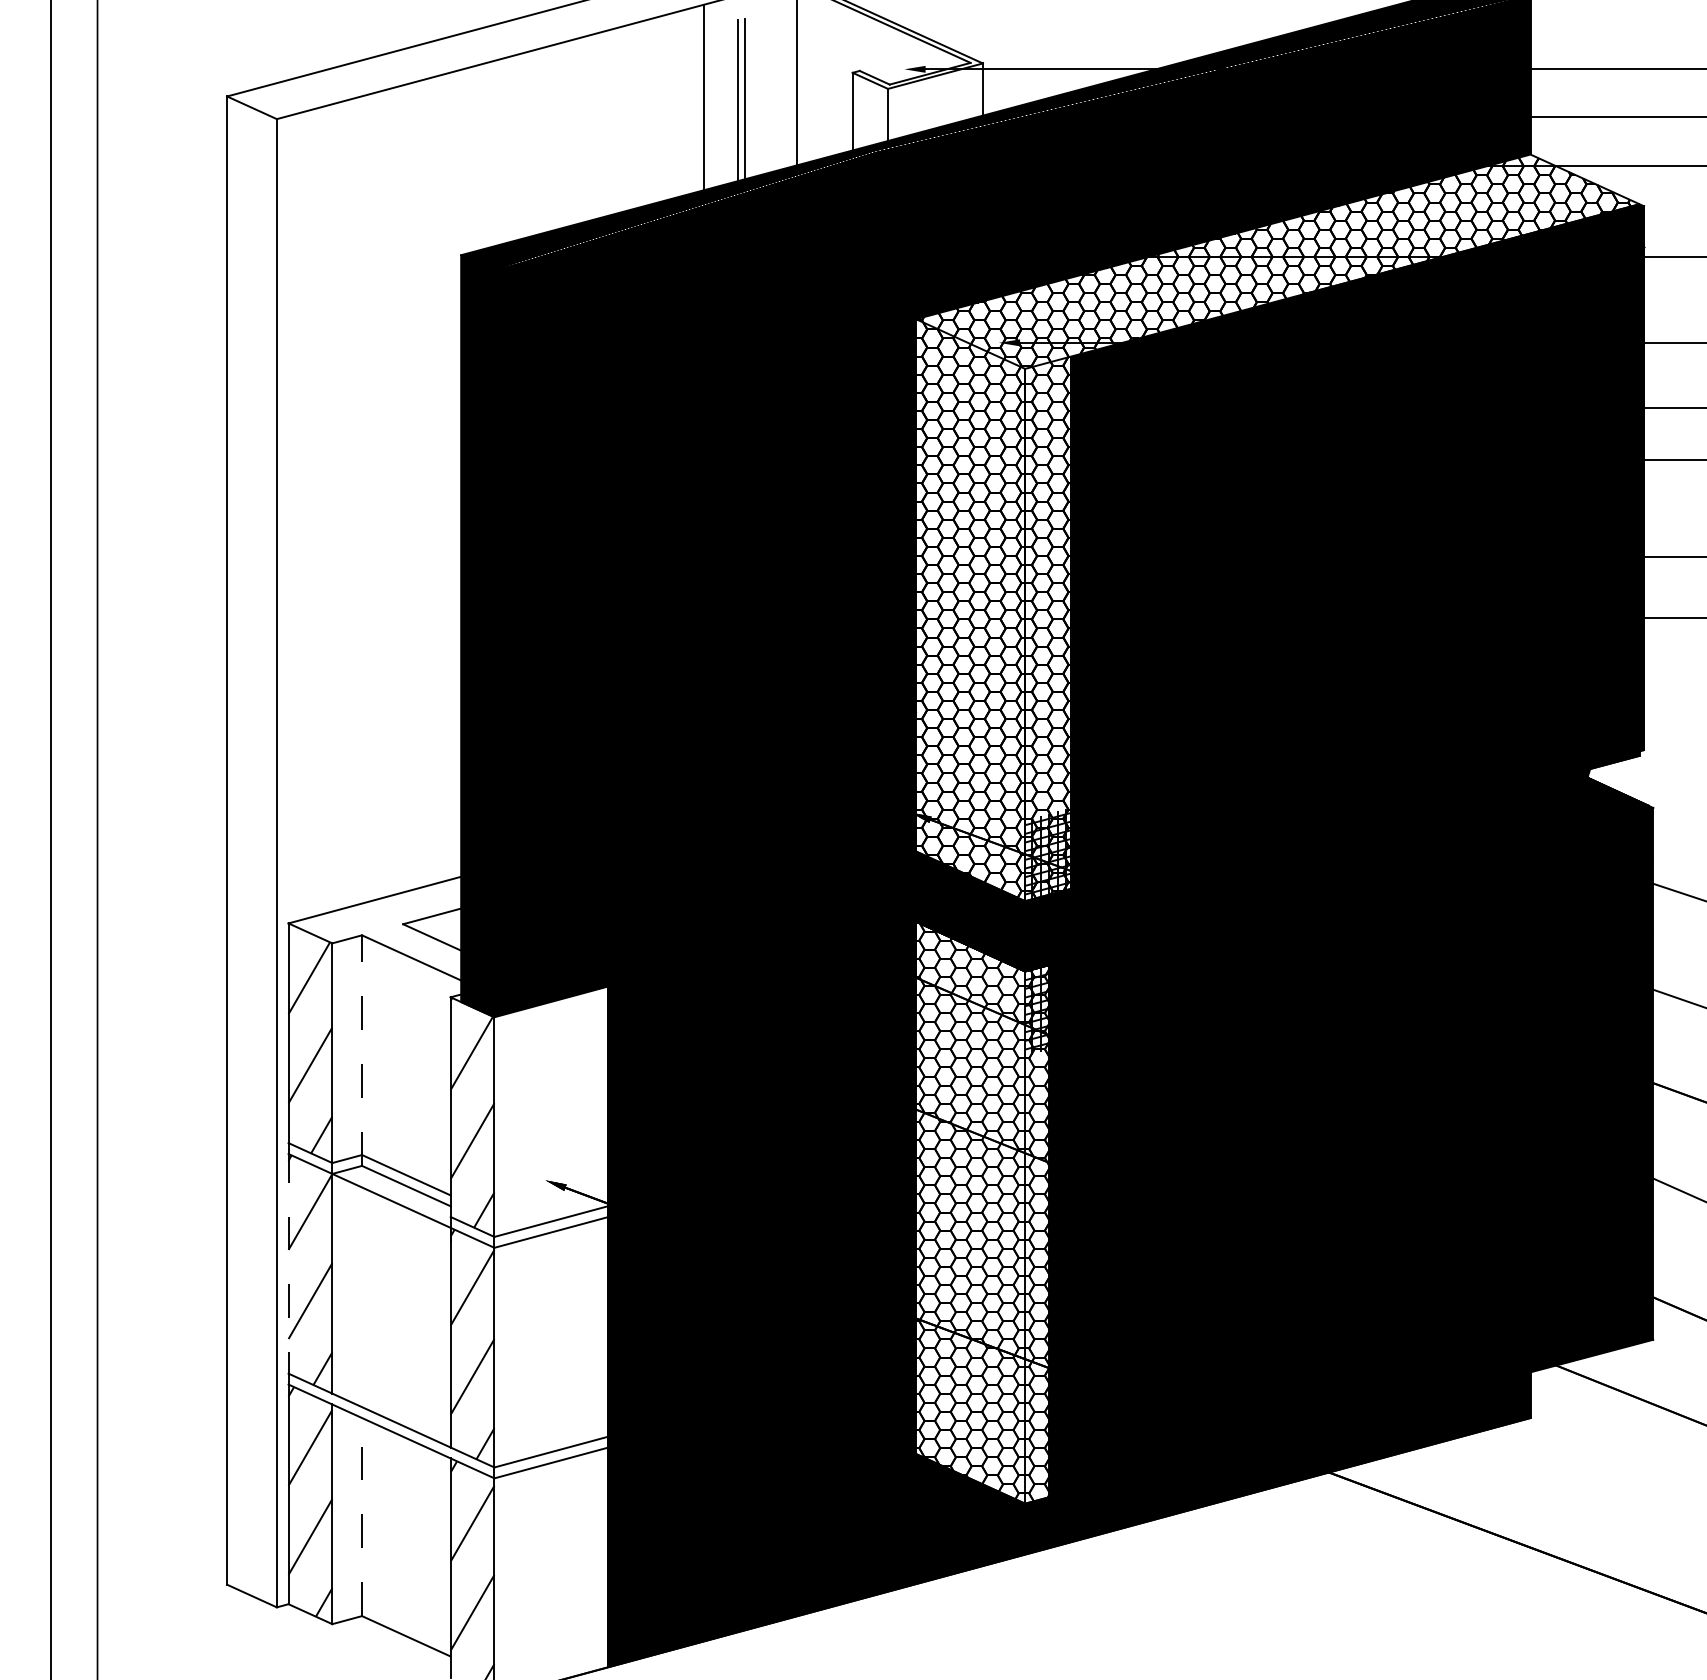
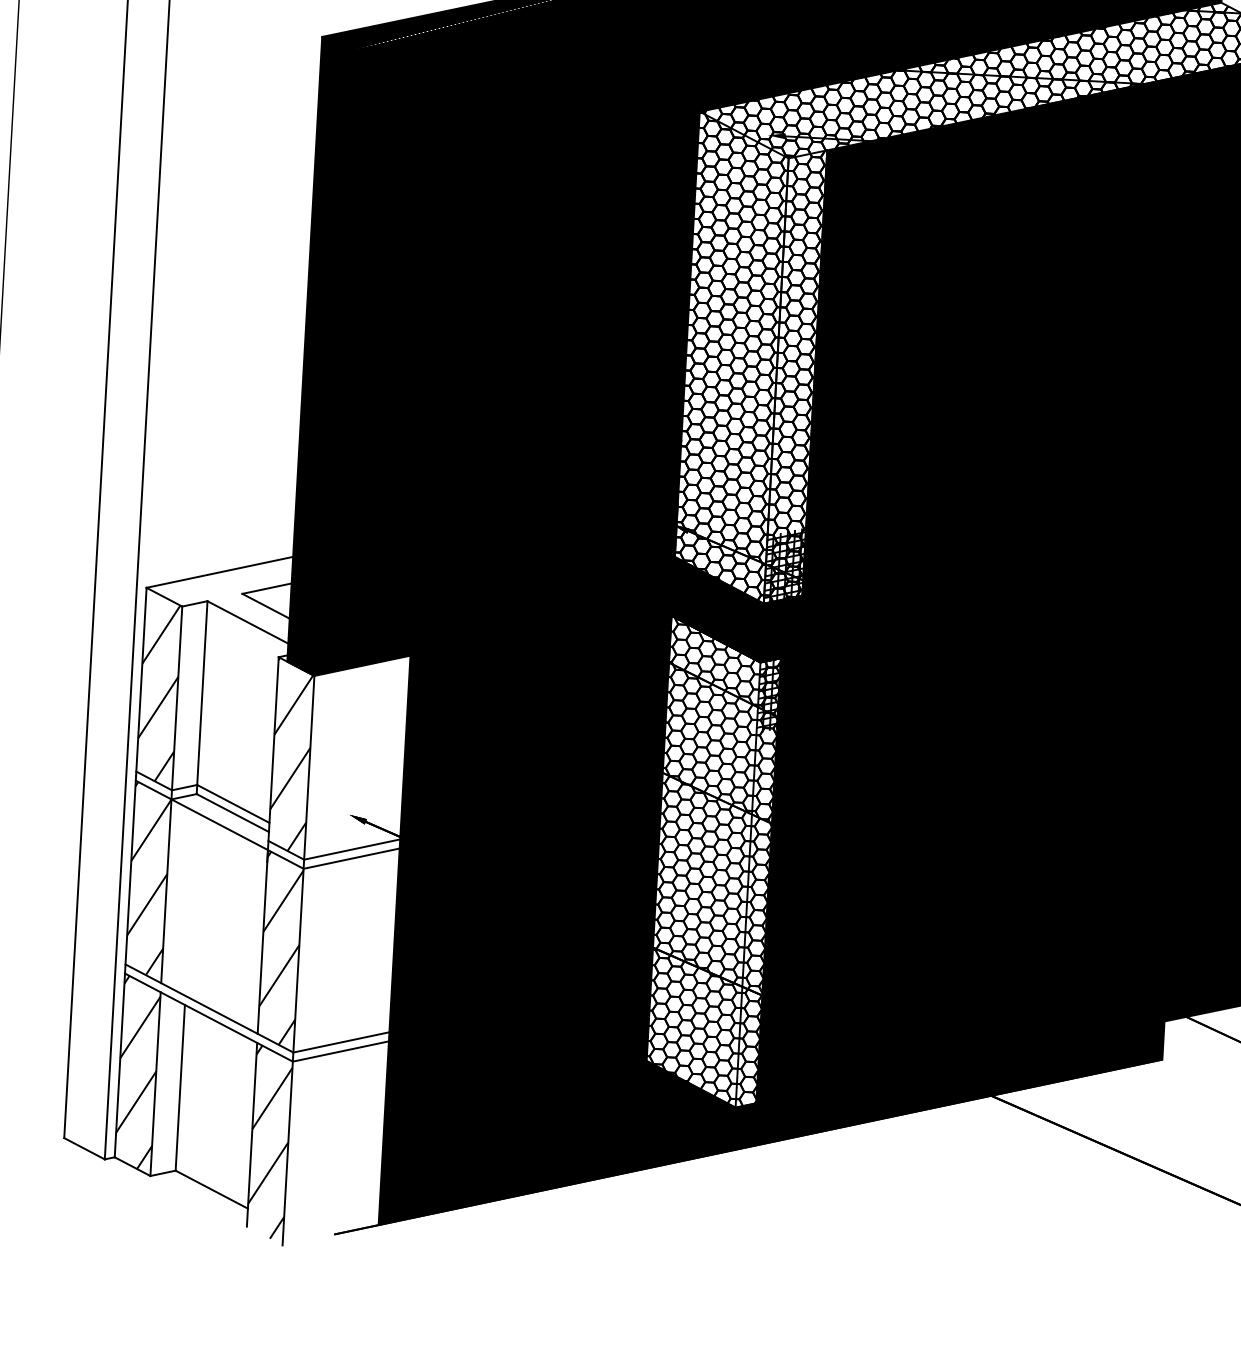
line: (362, 1050) -> (202, 697), dashed -> solid
line: (288, 1266) -> (130, 874), dashed -> solid
line: (362, 1516) -> (180, 1087), dashed -> solid

